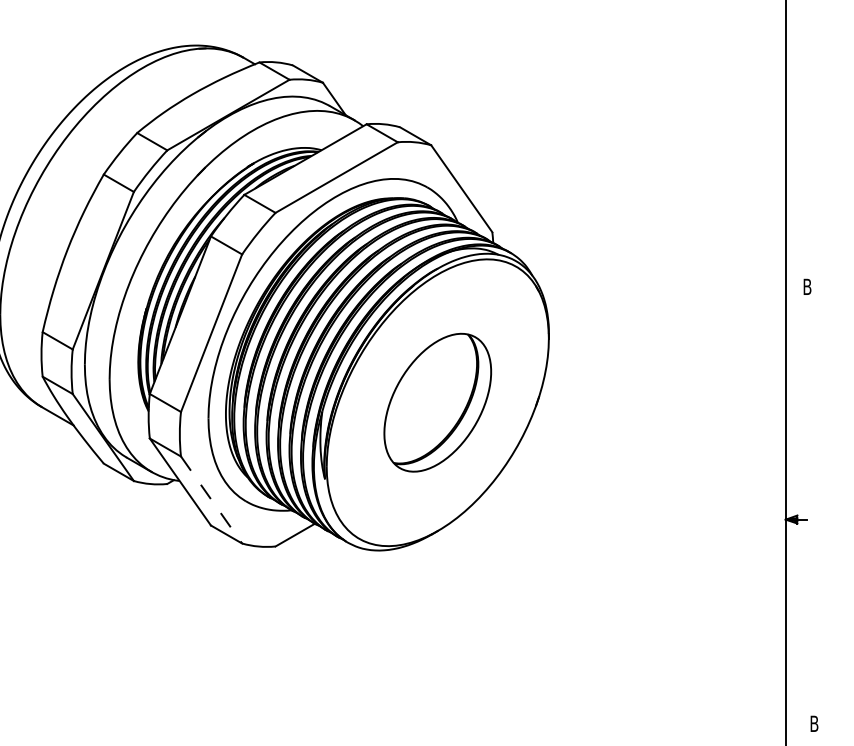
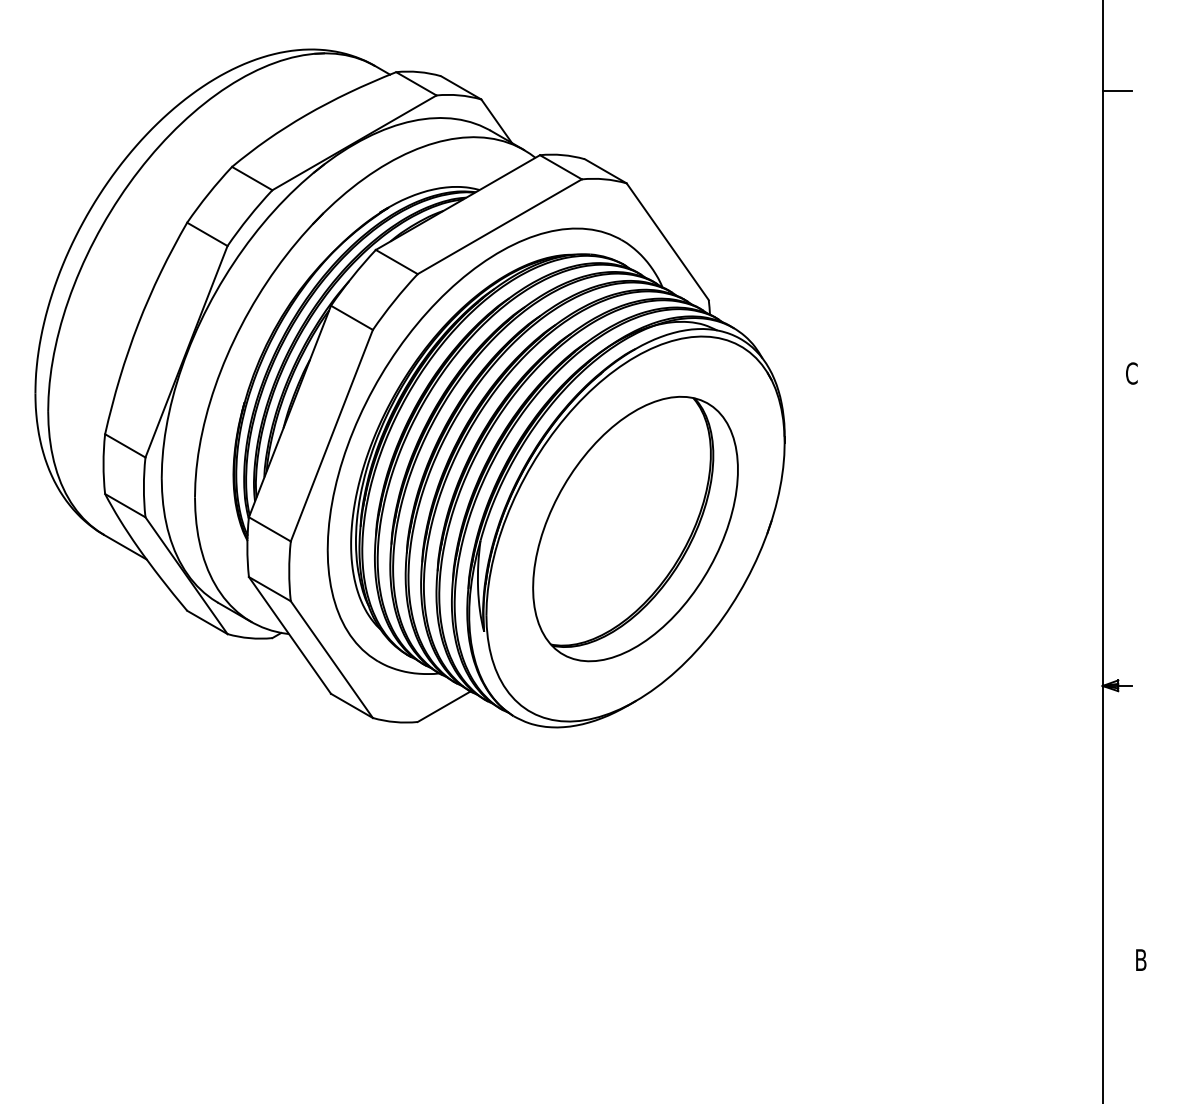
line: (796, 76) -> (1116, 90), added
text: (807, 286) -> (1131, 373), B -> C
part: (437, 402) -> (635, 528), size x1.43
line: (212, 500) -> (332, 660), dashed -> solid

